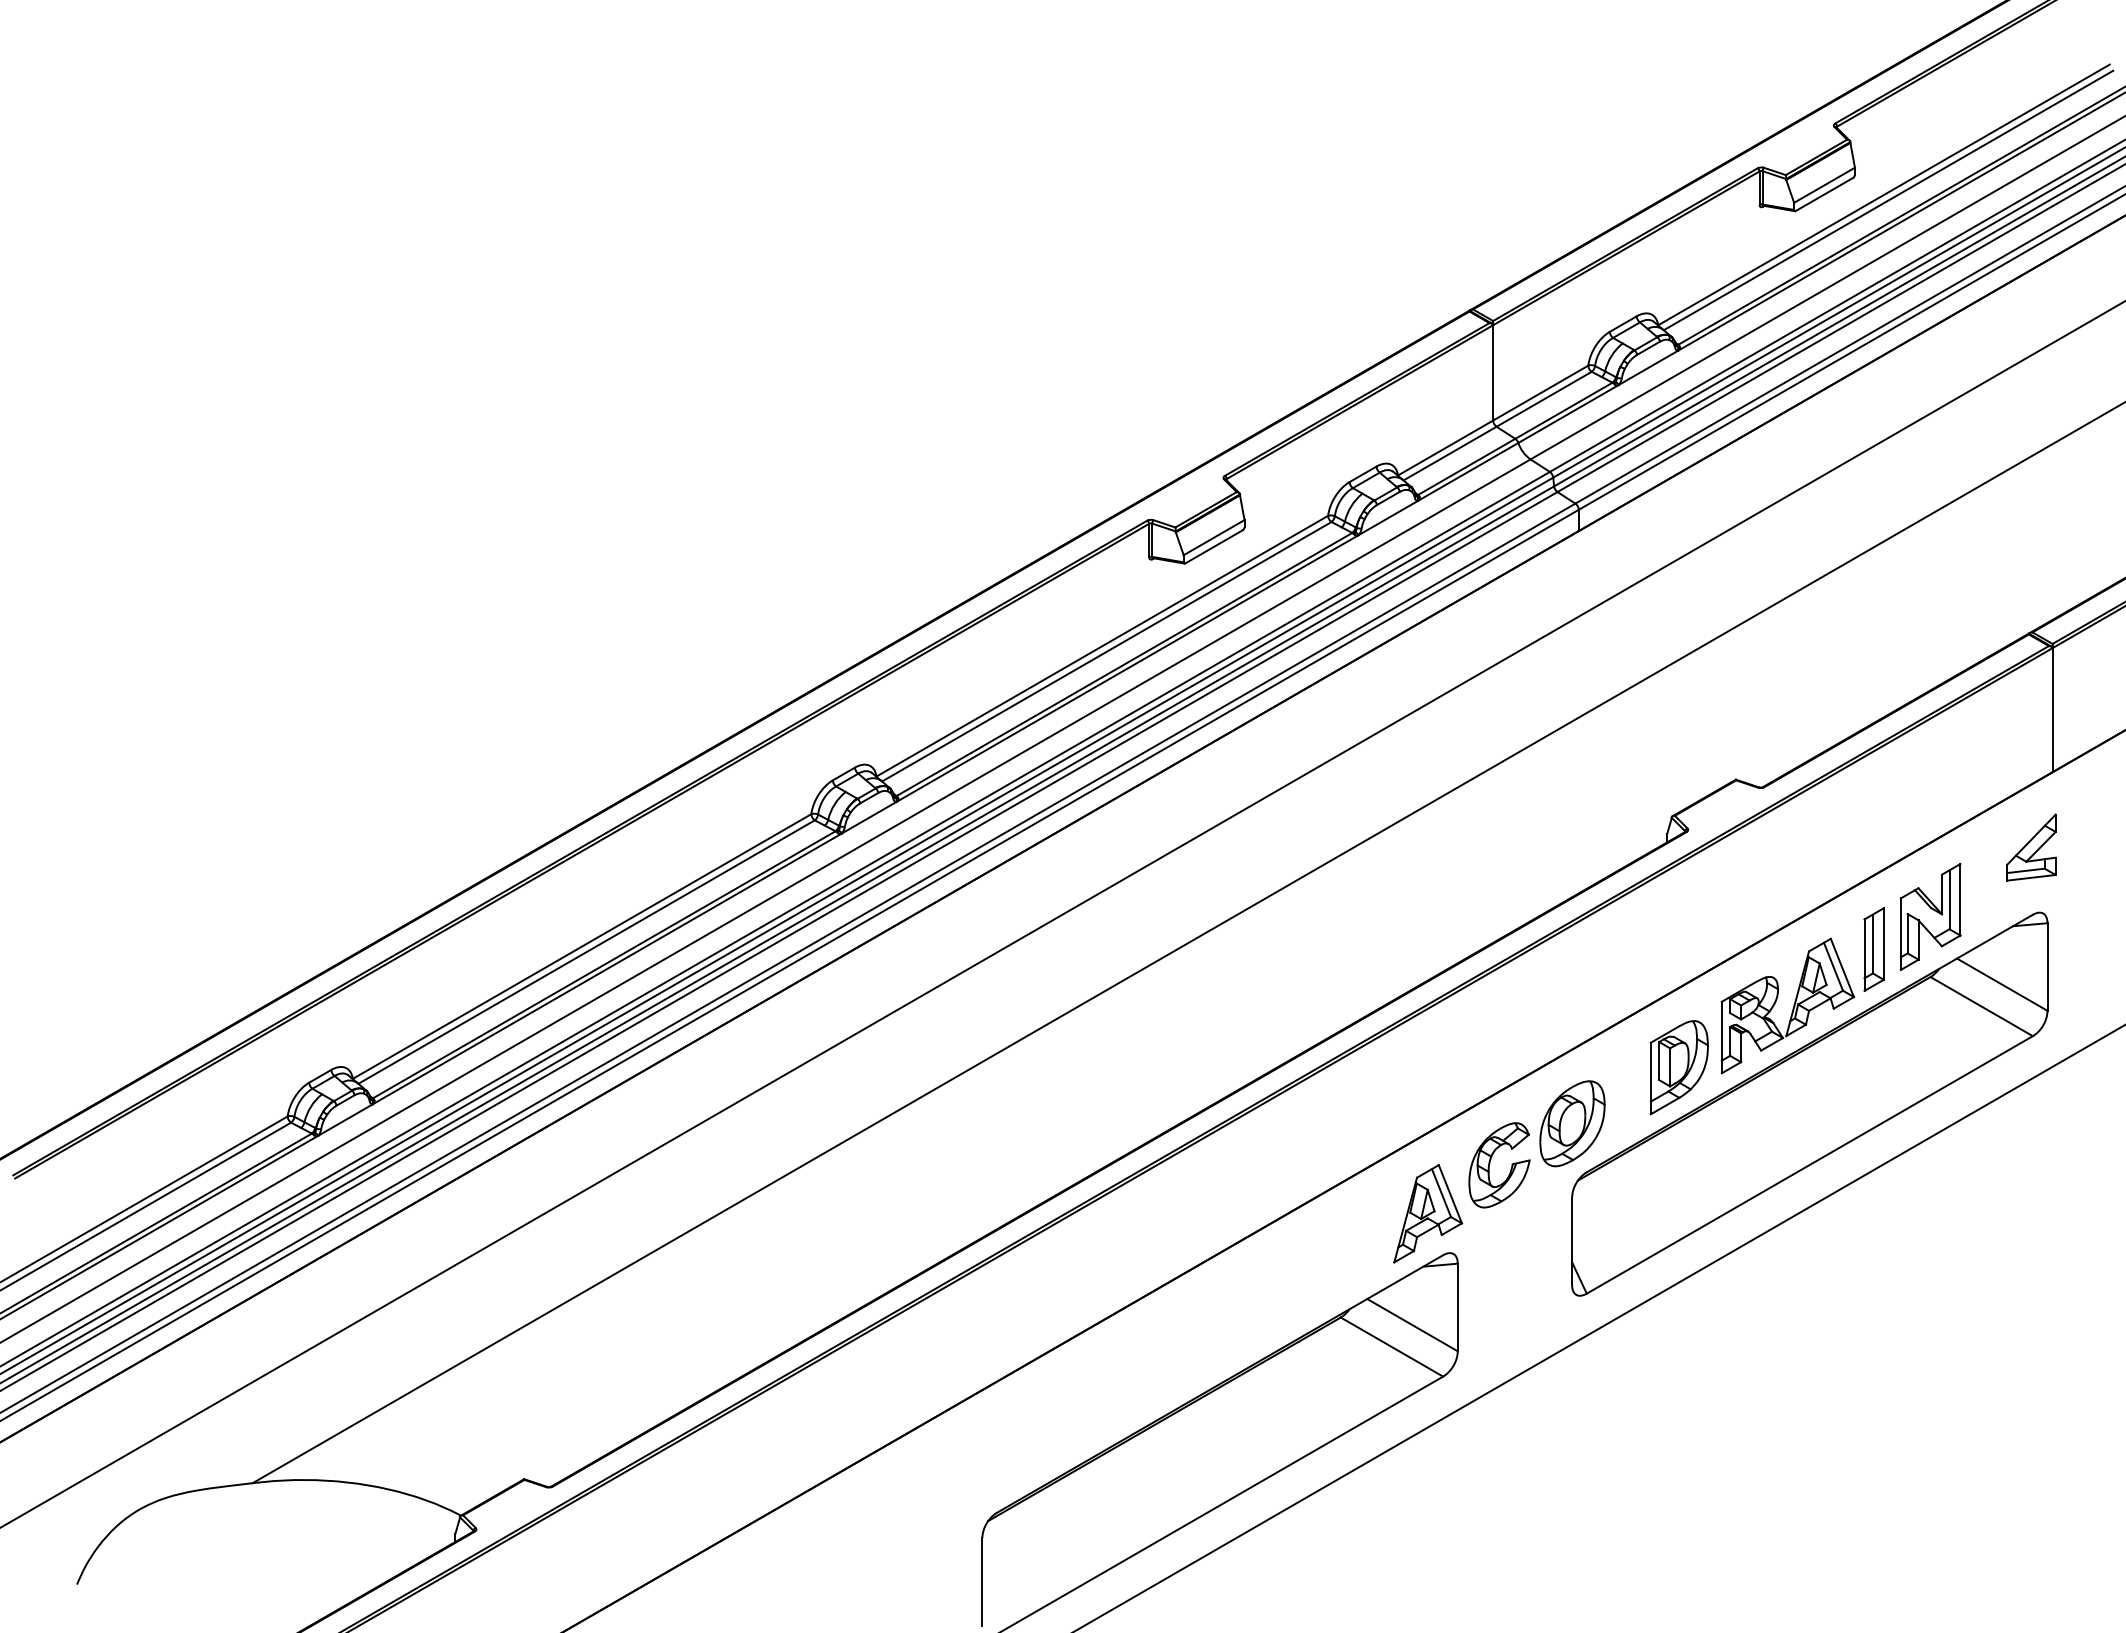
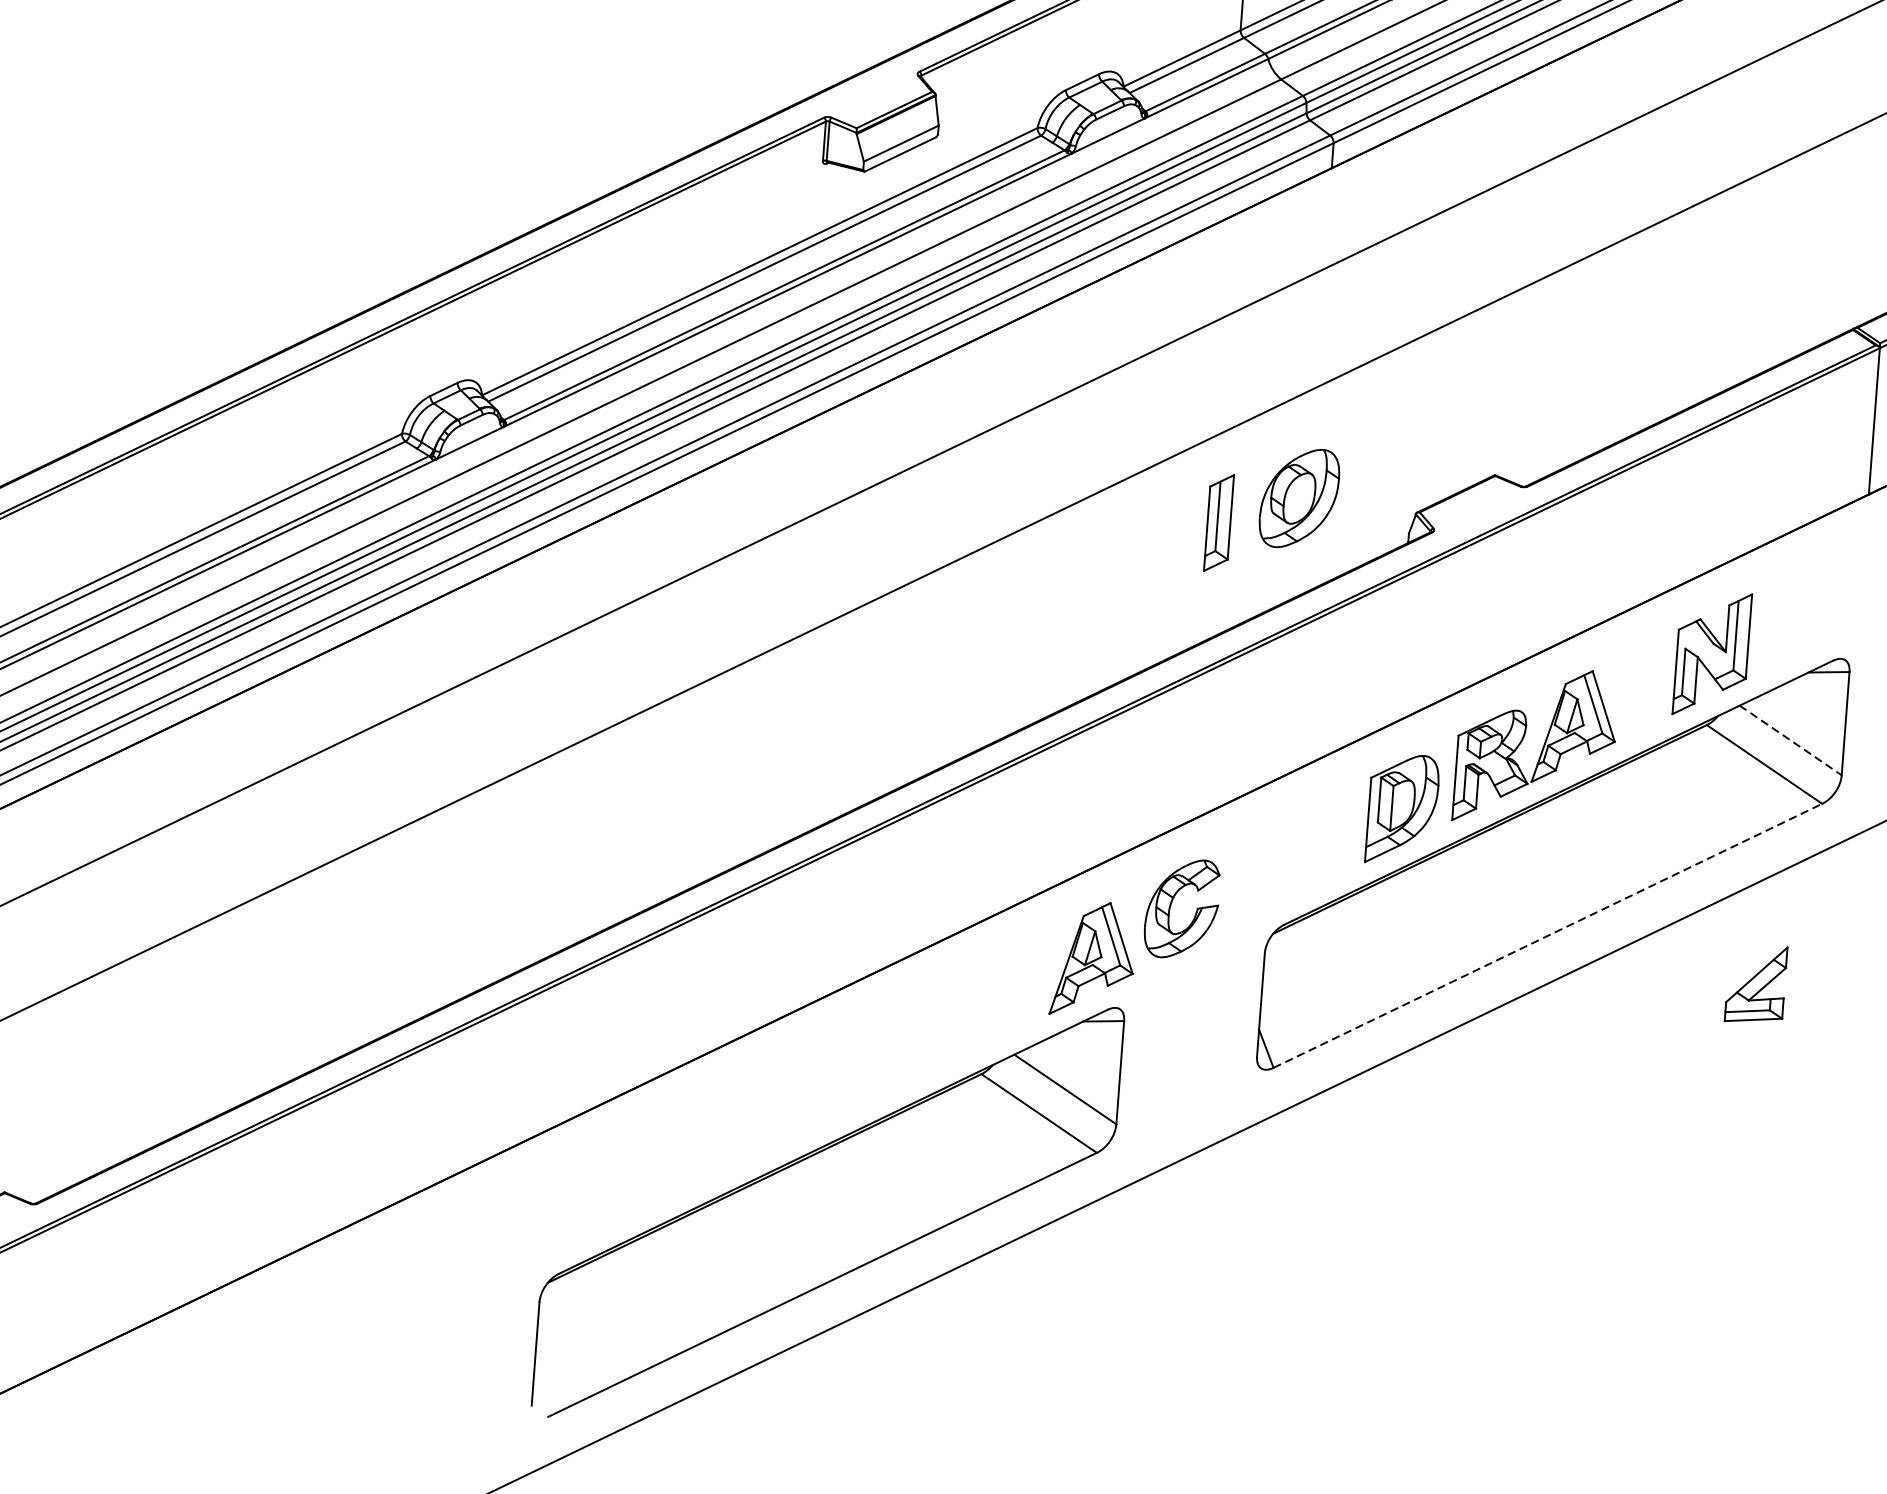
part: (2031, 847) -> (1756, 984), moved
part: (1873, 949) -> (1218, 522), moved
line: (2002, 984) -> (1791, 740), solid -> dashed
part: (1572, 1123) -> (1299, 498), moved
line: (1809, 1164) -> (1547, 935), solid -> dashed

